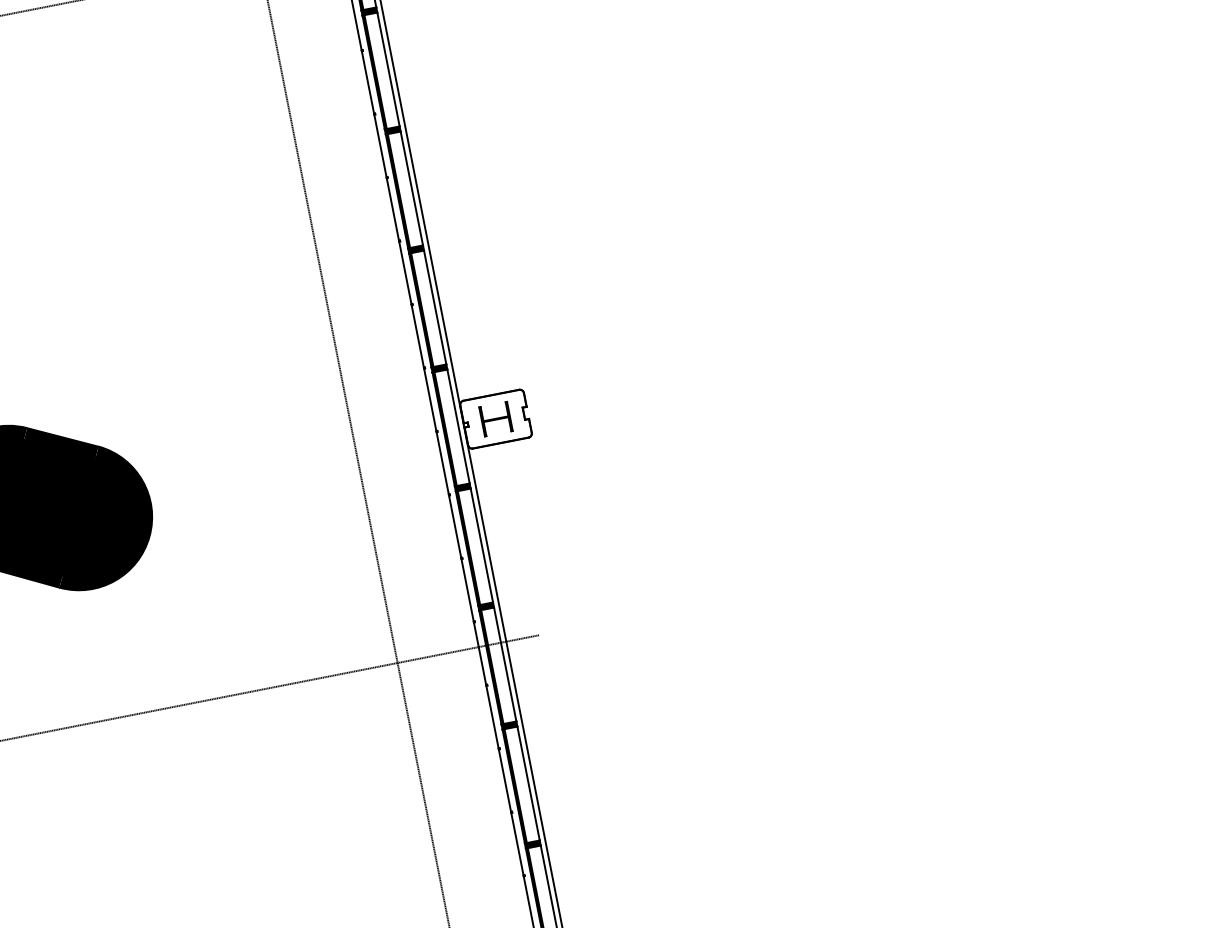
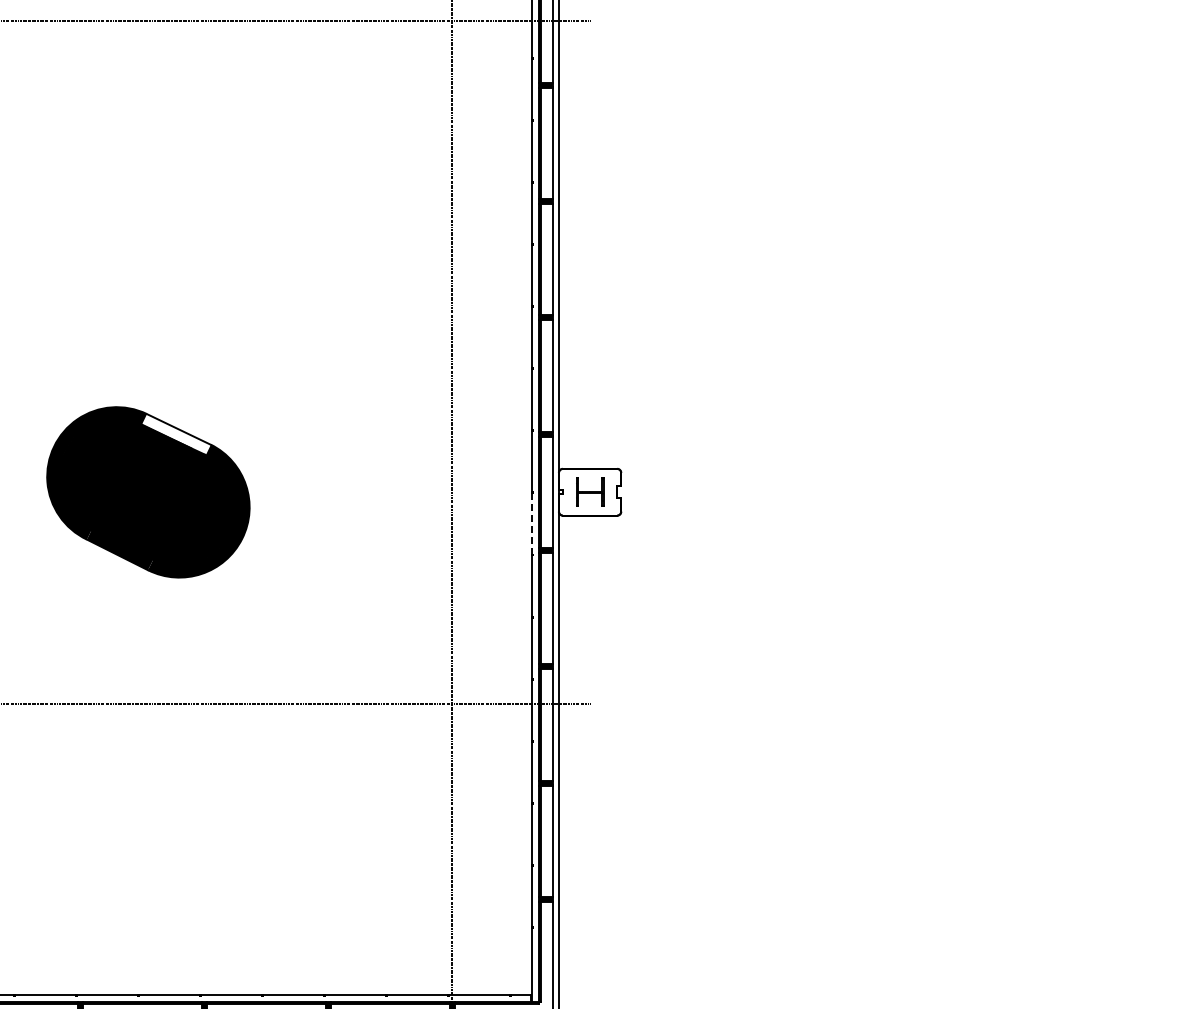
fill: (61, 443) -> (176, 434), removed
line: (442, 462) -> (531, 523), solid -> dashed

